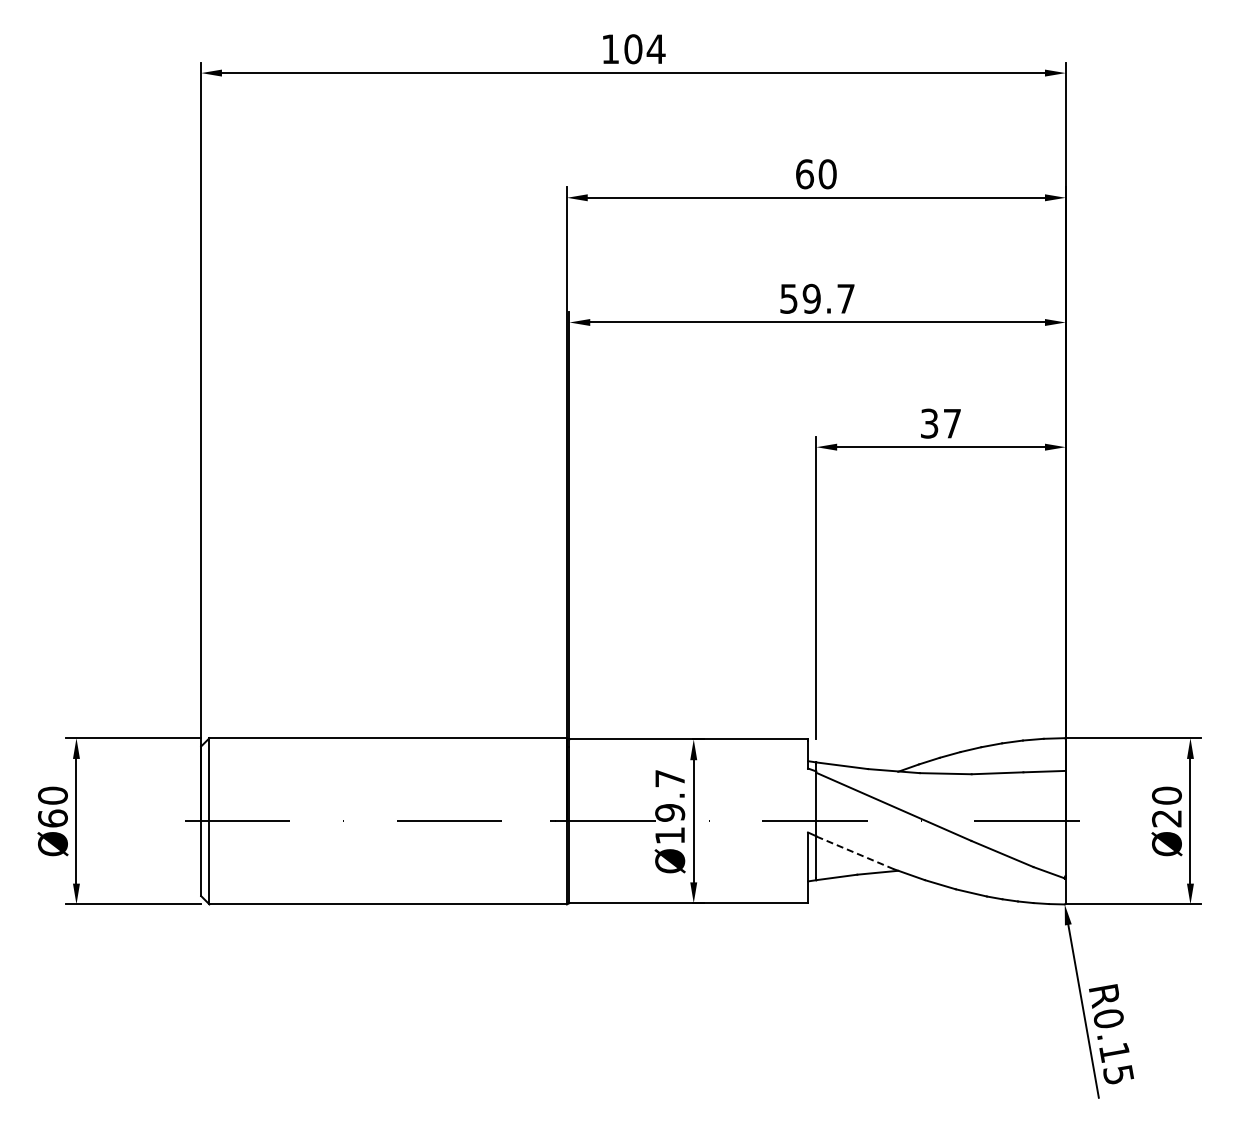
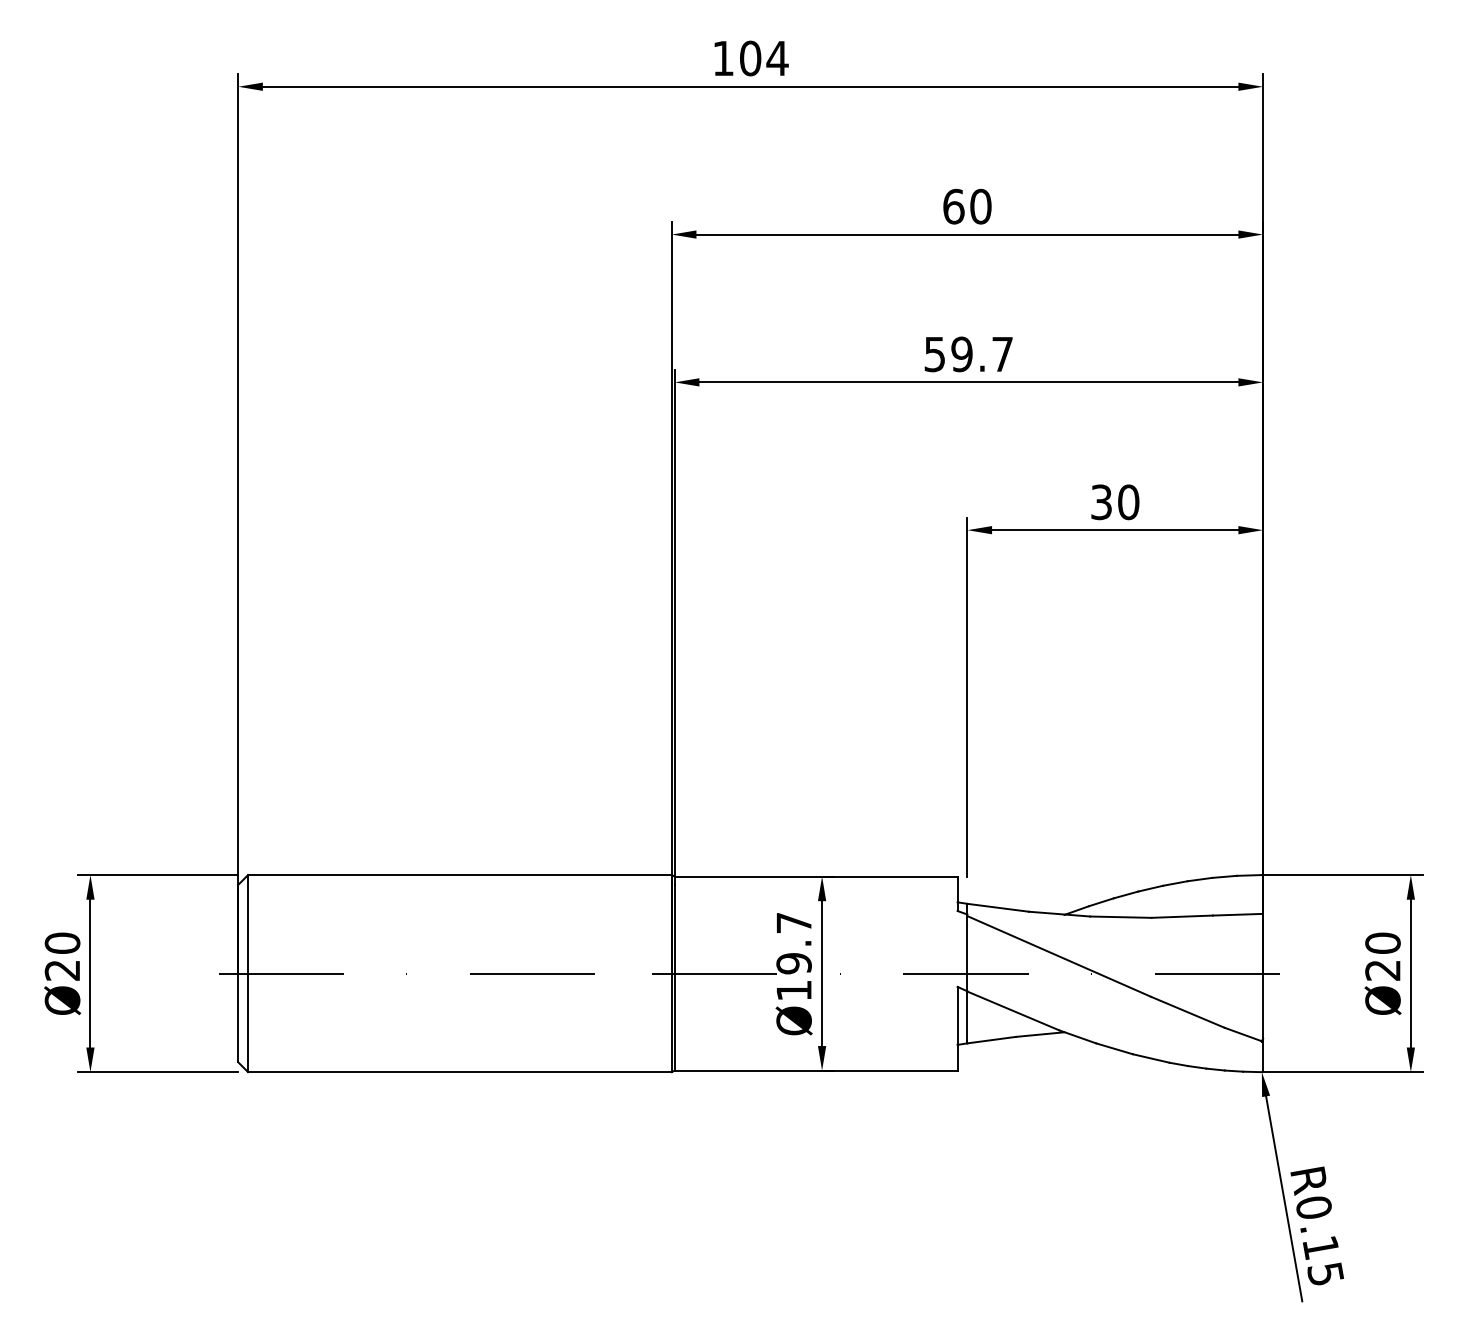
text: (952, 423) -> (1128, 502), 37 -> 30
text: (52, 818) -> (62, 970), Ø60 -> Ø20
line: (854, 852) -> (1012, 1010), dashed -> solid

